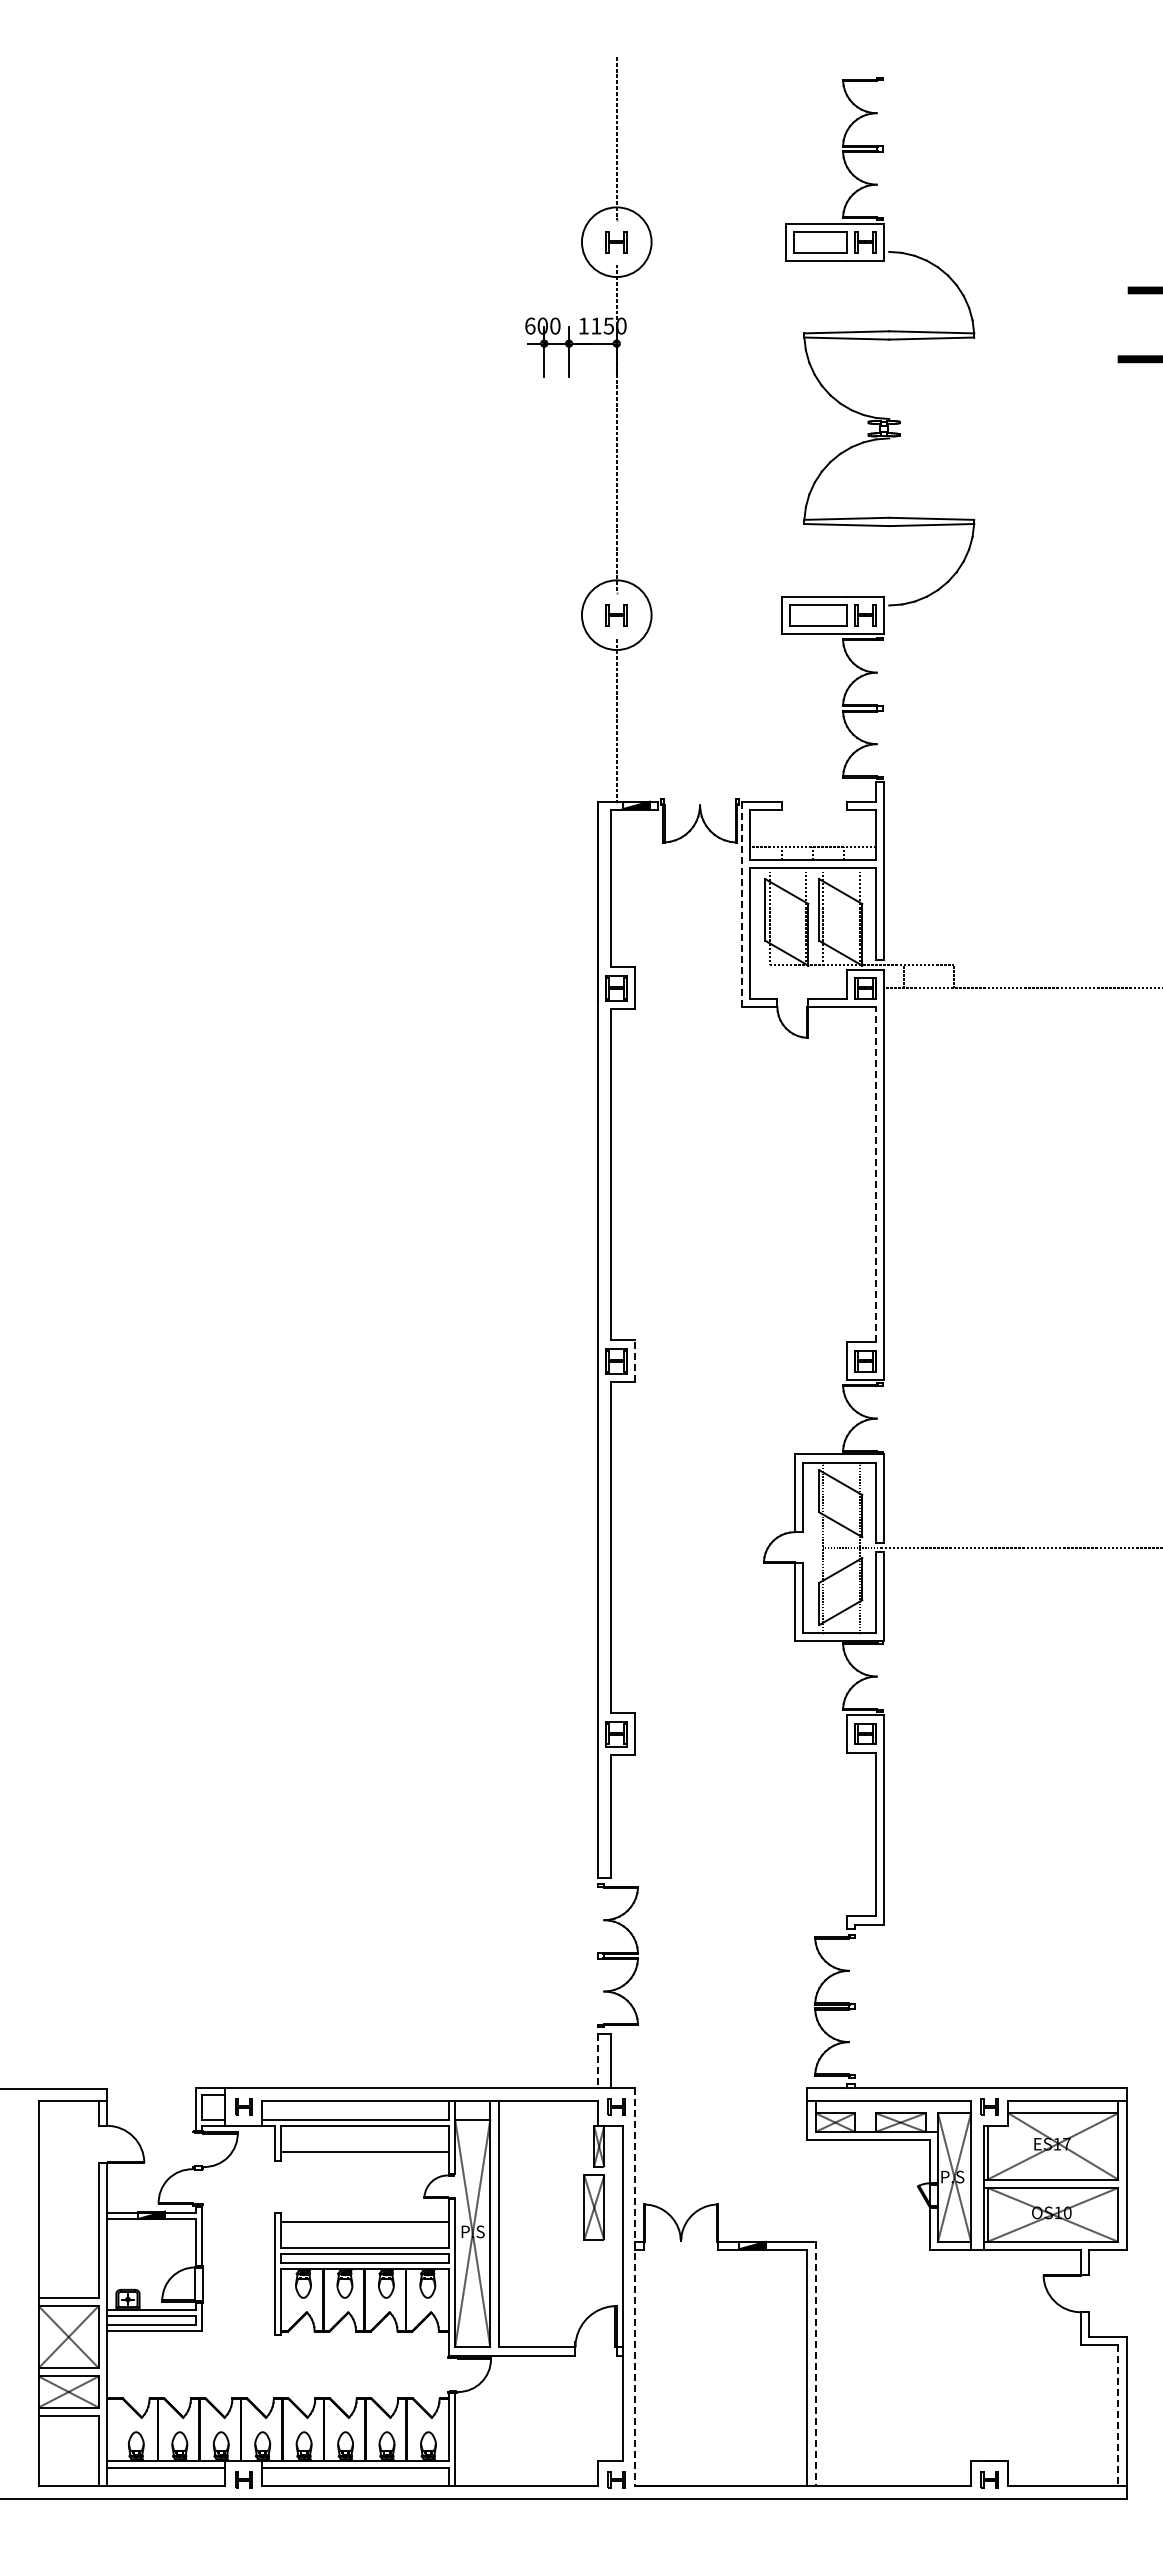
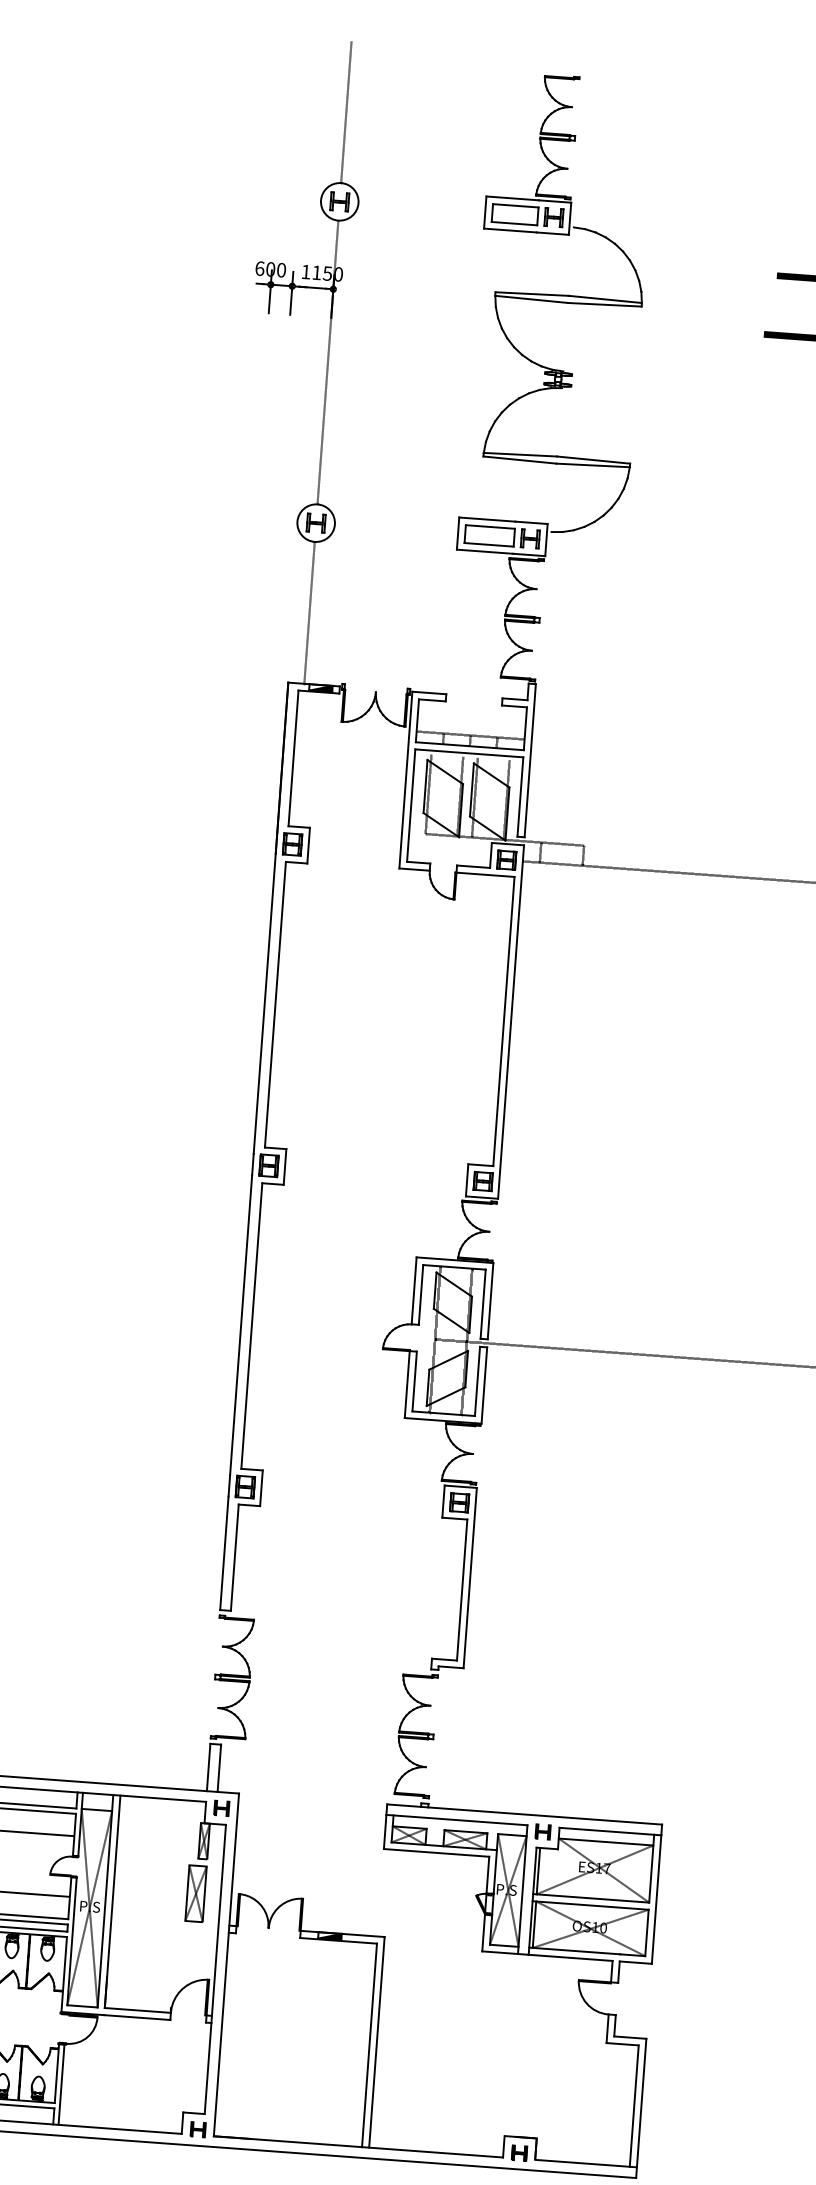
circle: (616, 241) -> (339, 201), size x0.62
circle: (616, 614) -> (315, 522), size x0.62
line: (742, 904) -> (406, 780), dashed -> solid
line: (875, 1174) -> (503, 1021), dashed -> solid
line: (635, 1361) -> (285, 1167), dashed -> solid
line: (598, 2061) -> (208, 1767), dashed -> solid
line: (635, 2287) -> (226, 1965), dashed -> solid
line: (815, 2364) -> (376, 2042), dashed -> solid
line: (1118, 2416) -> (634, 2106), dashed -> solid

